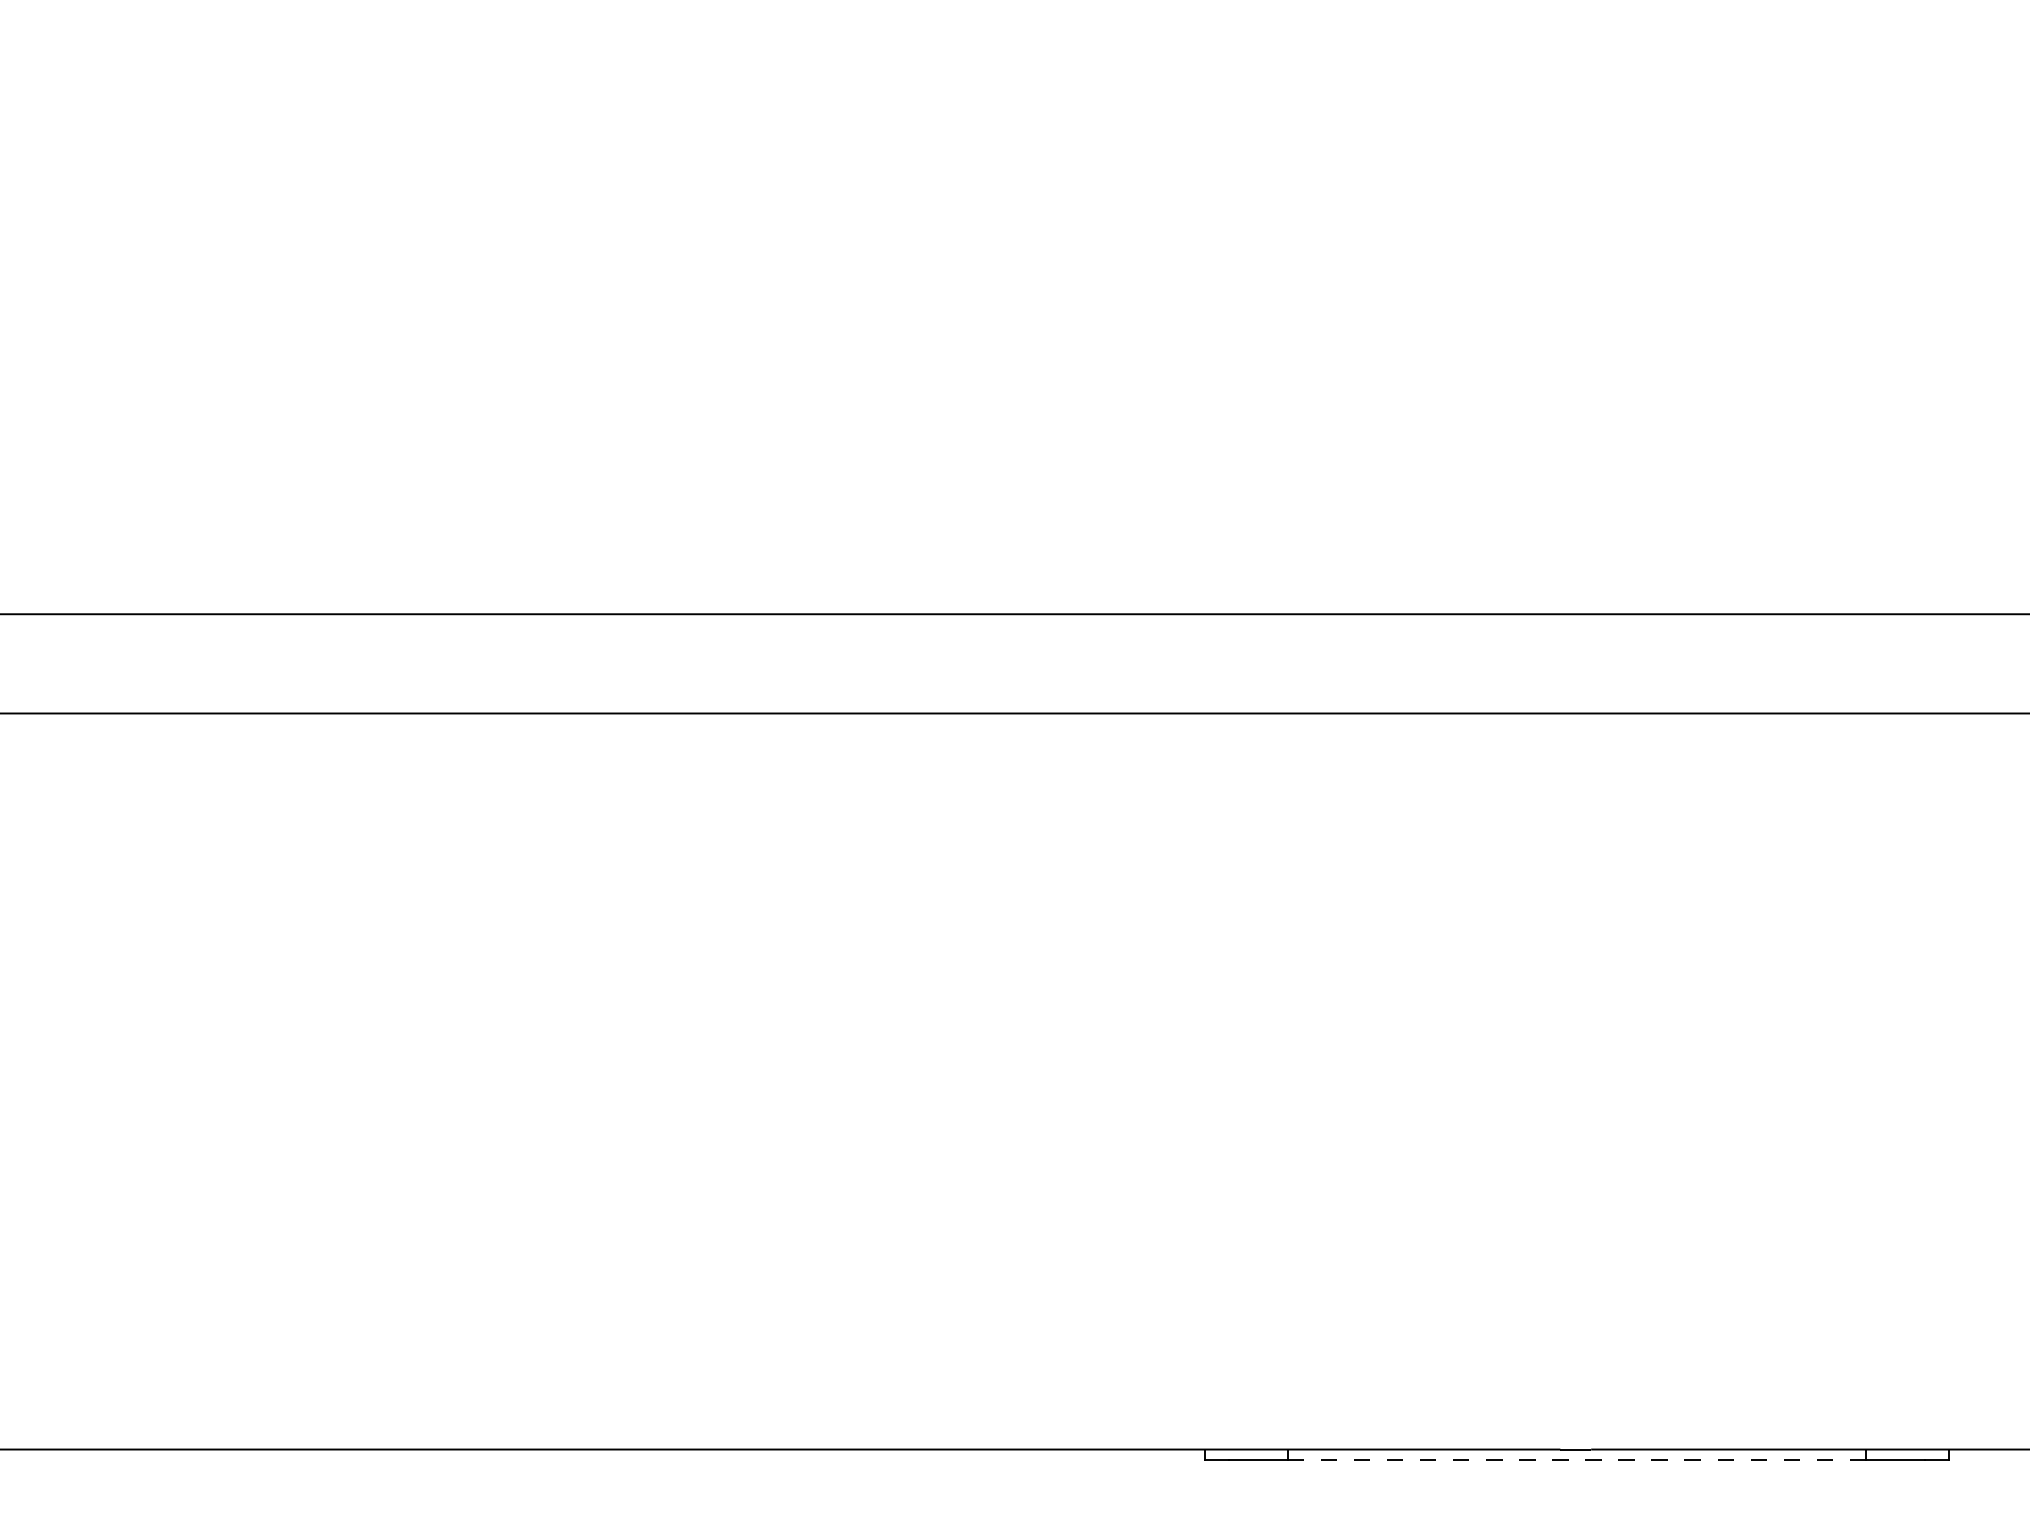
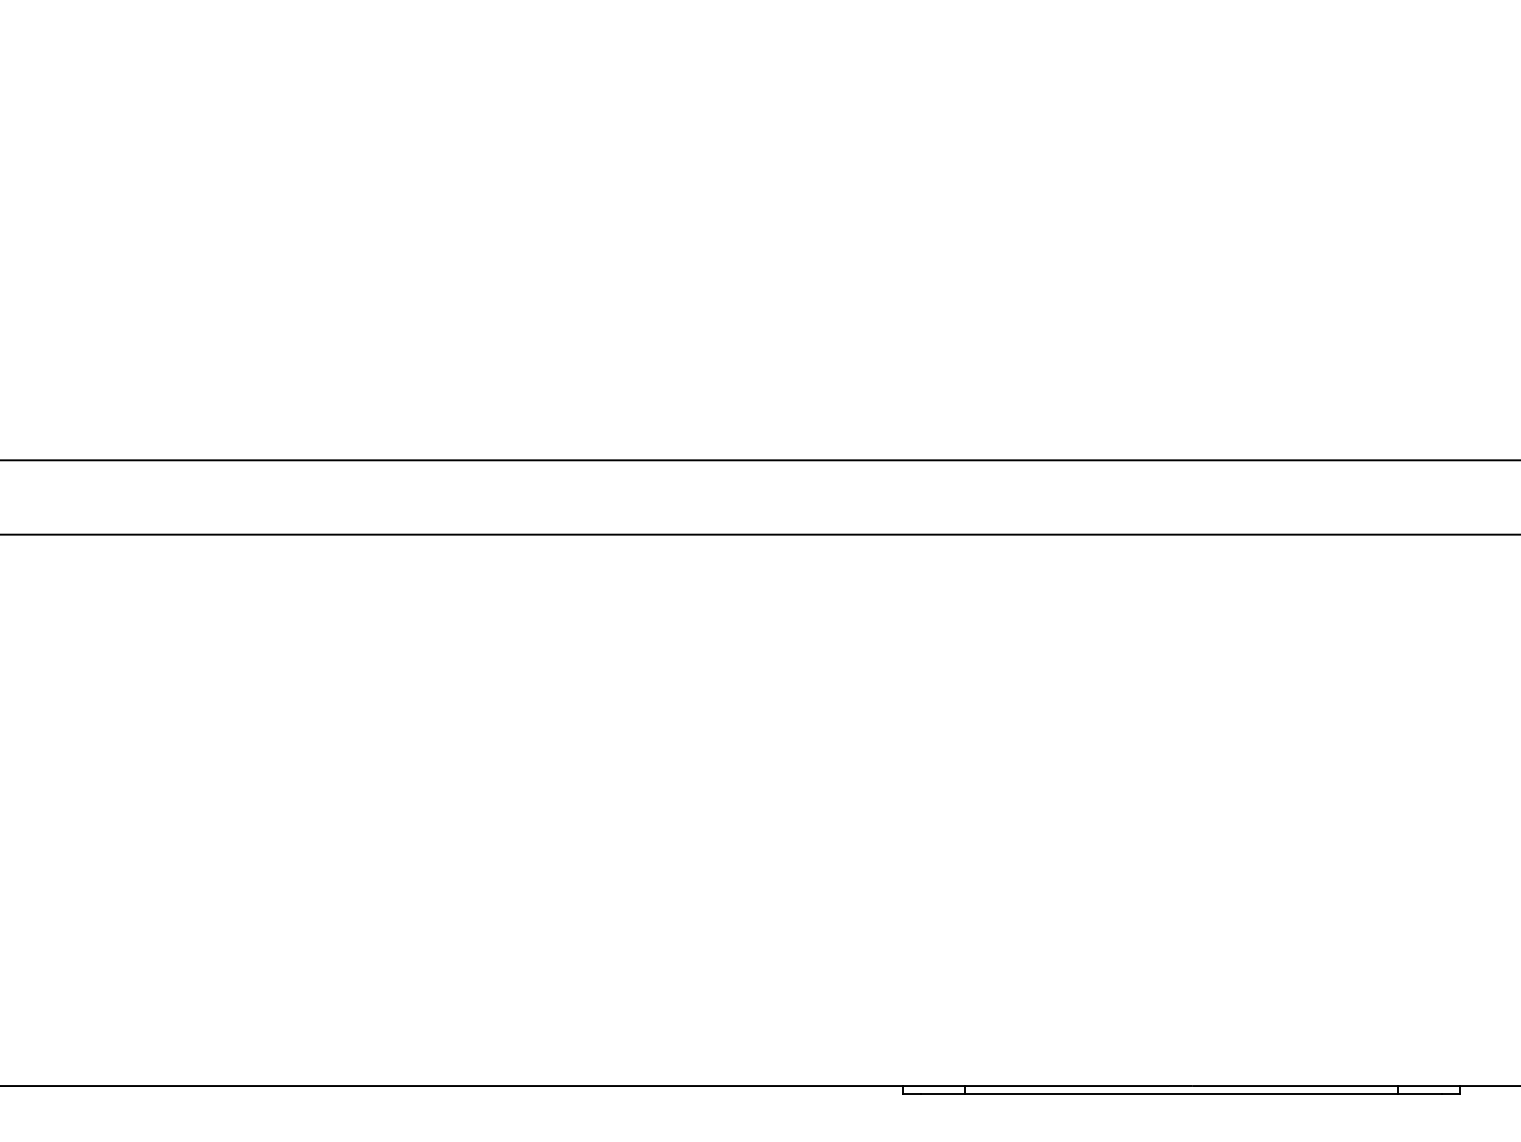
line: (1577, 1459) -> (1181, 1093), dashed -> solid

